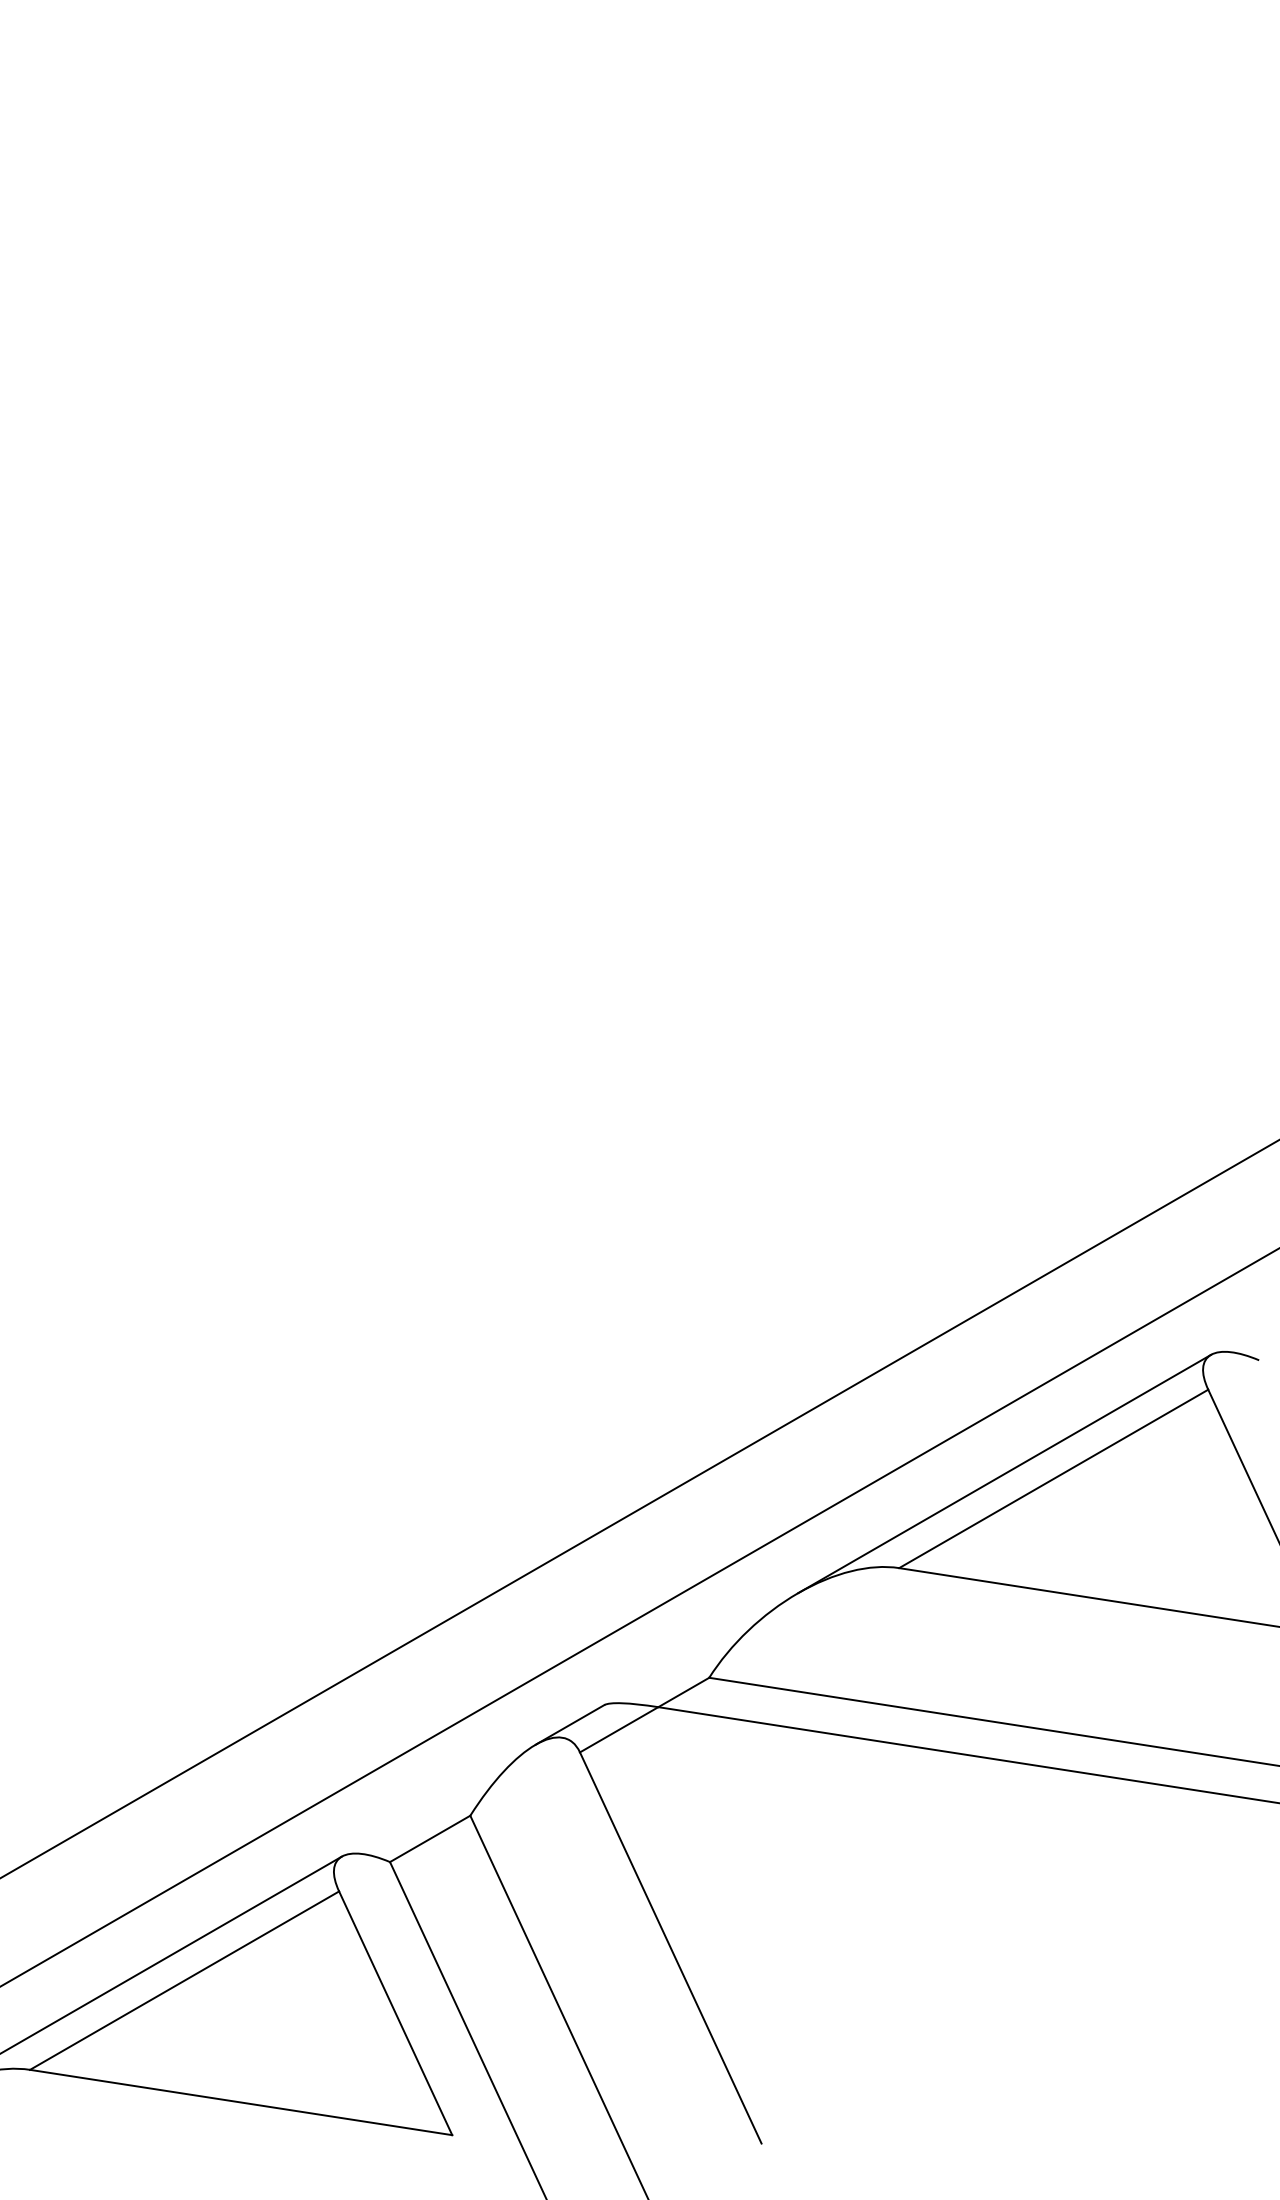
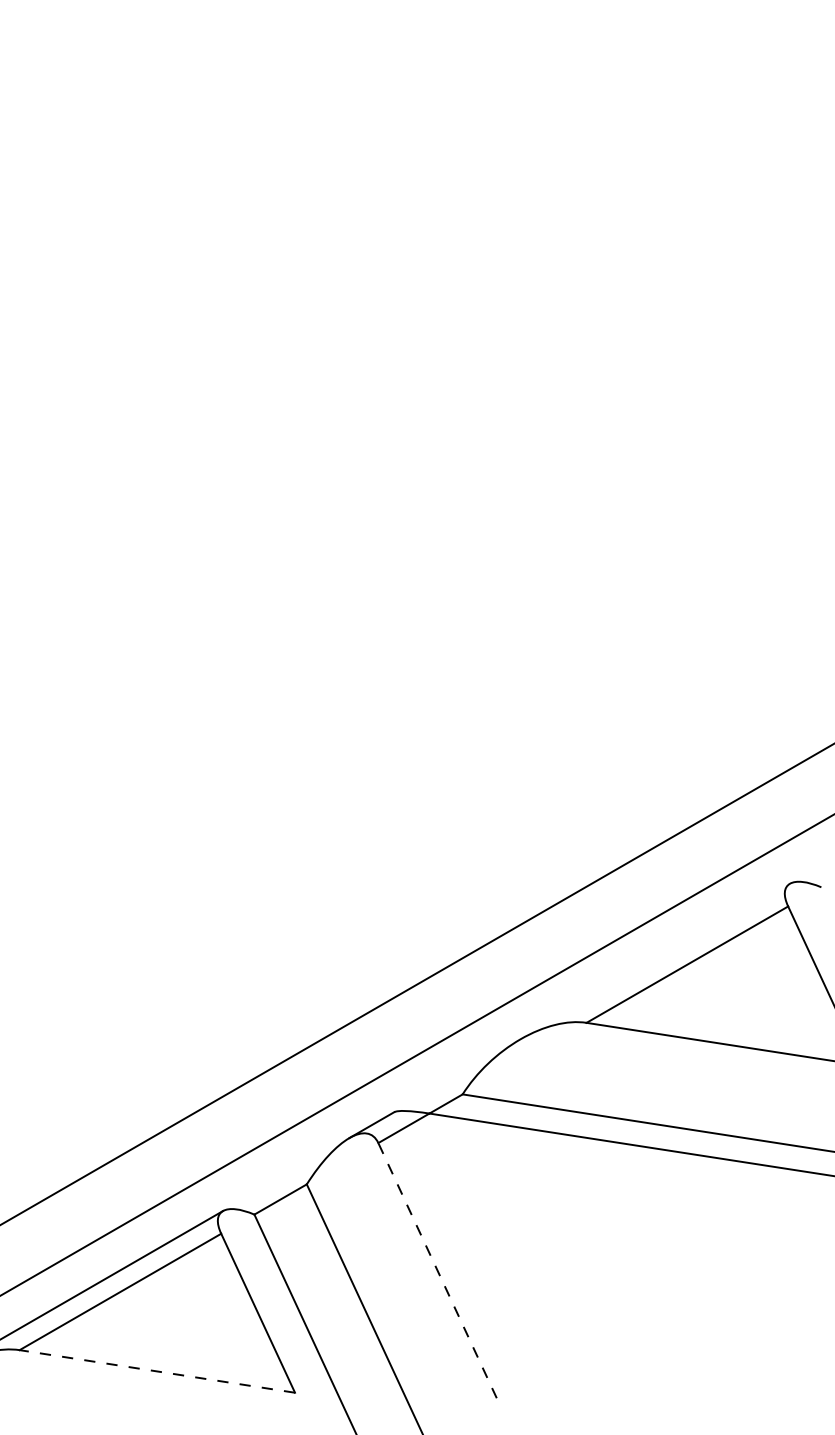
line: (1003, 1474) -> (654, 961), removed
line: (670, 1947) -> (437, 1270), solid -> dashed
line: (239, 2102) -> (156, 1371), solid -> dashed

